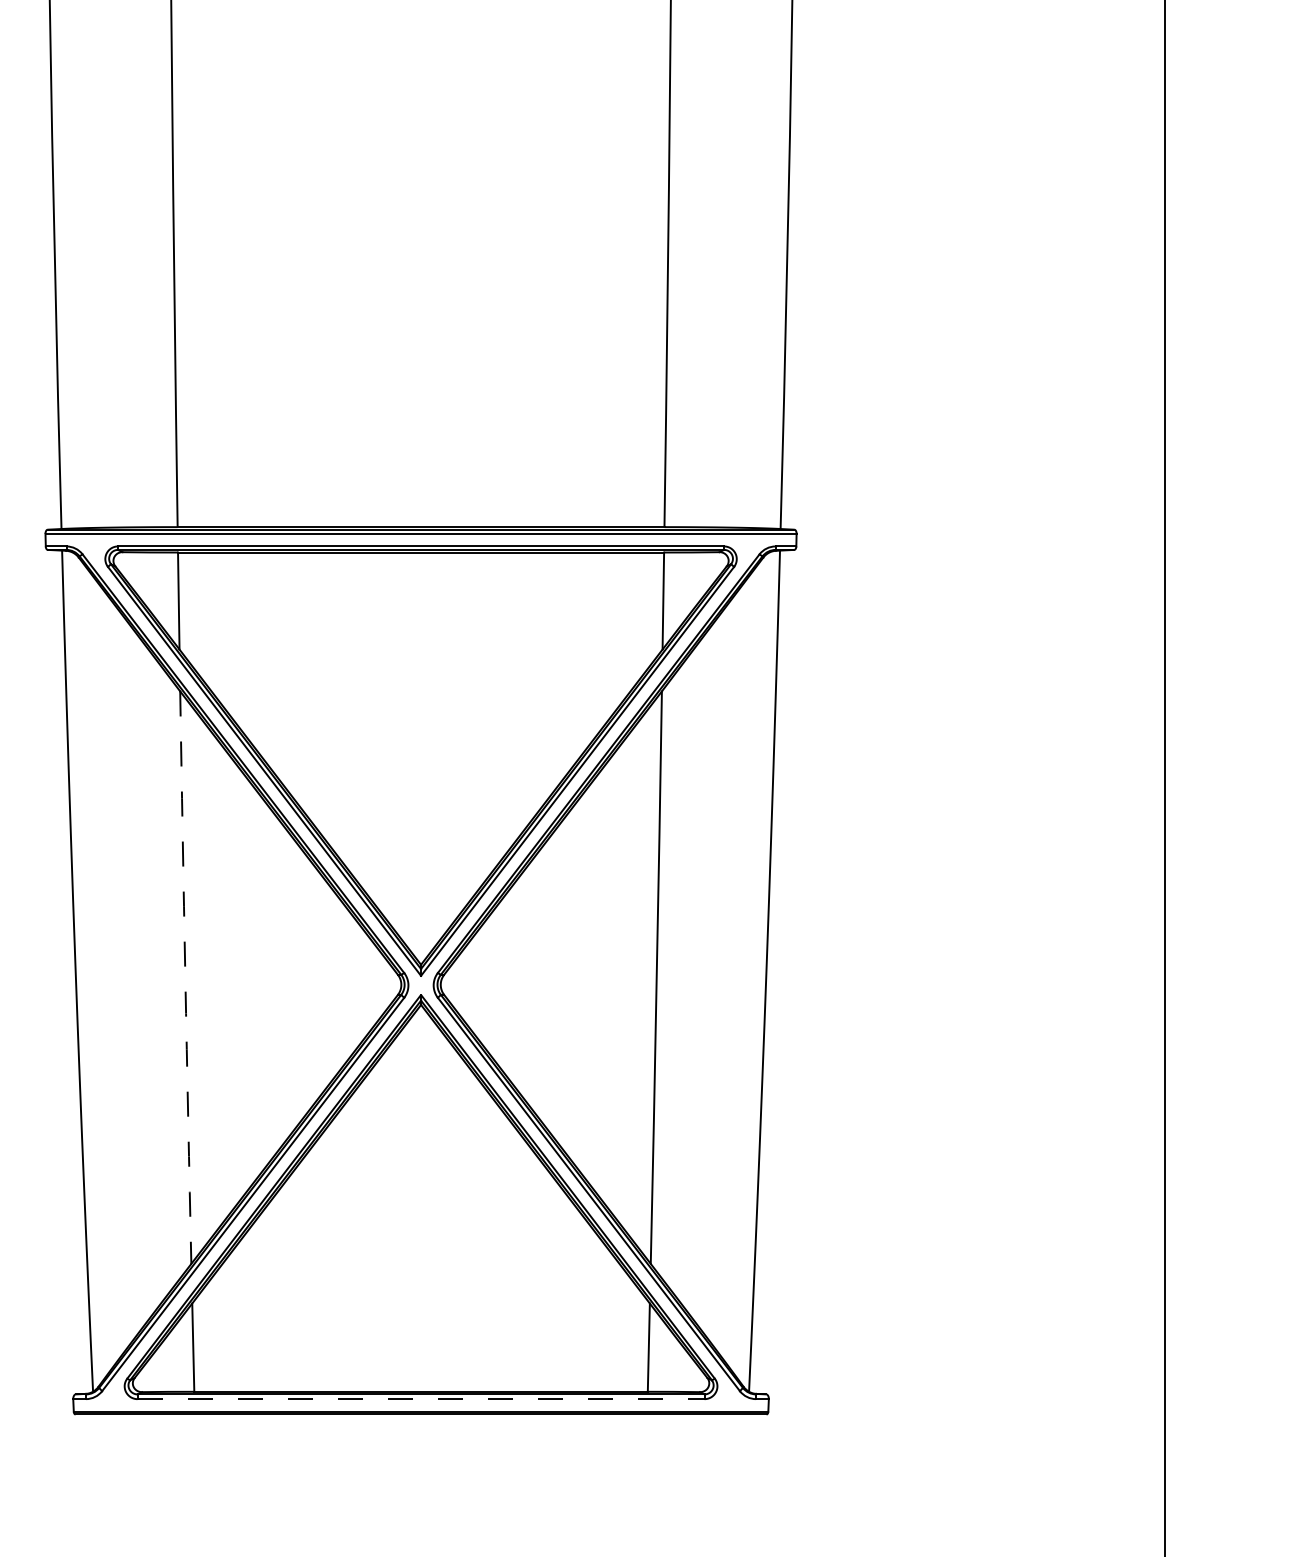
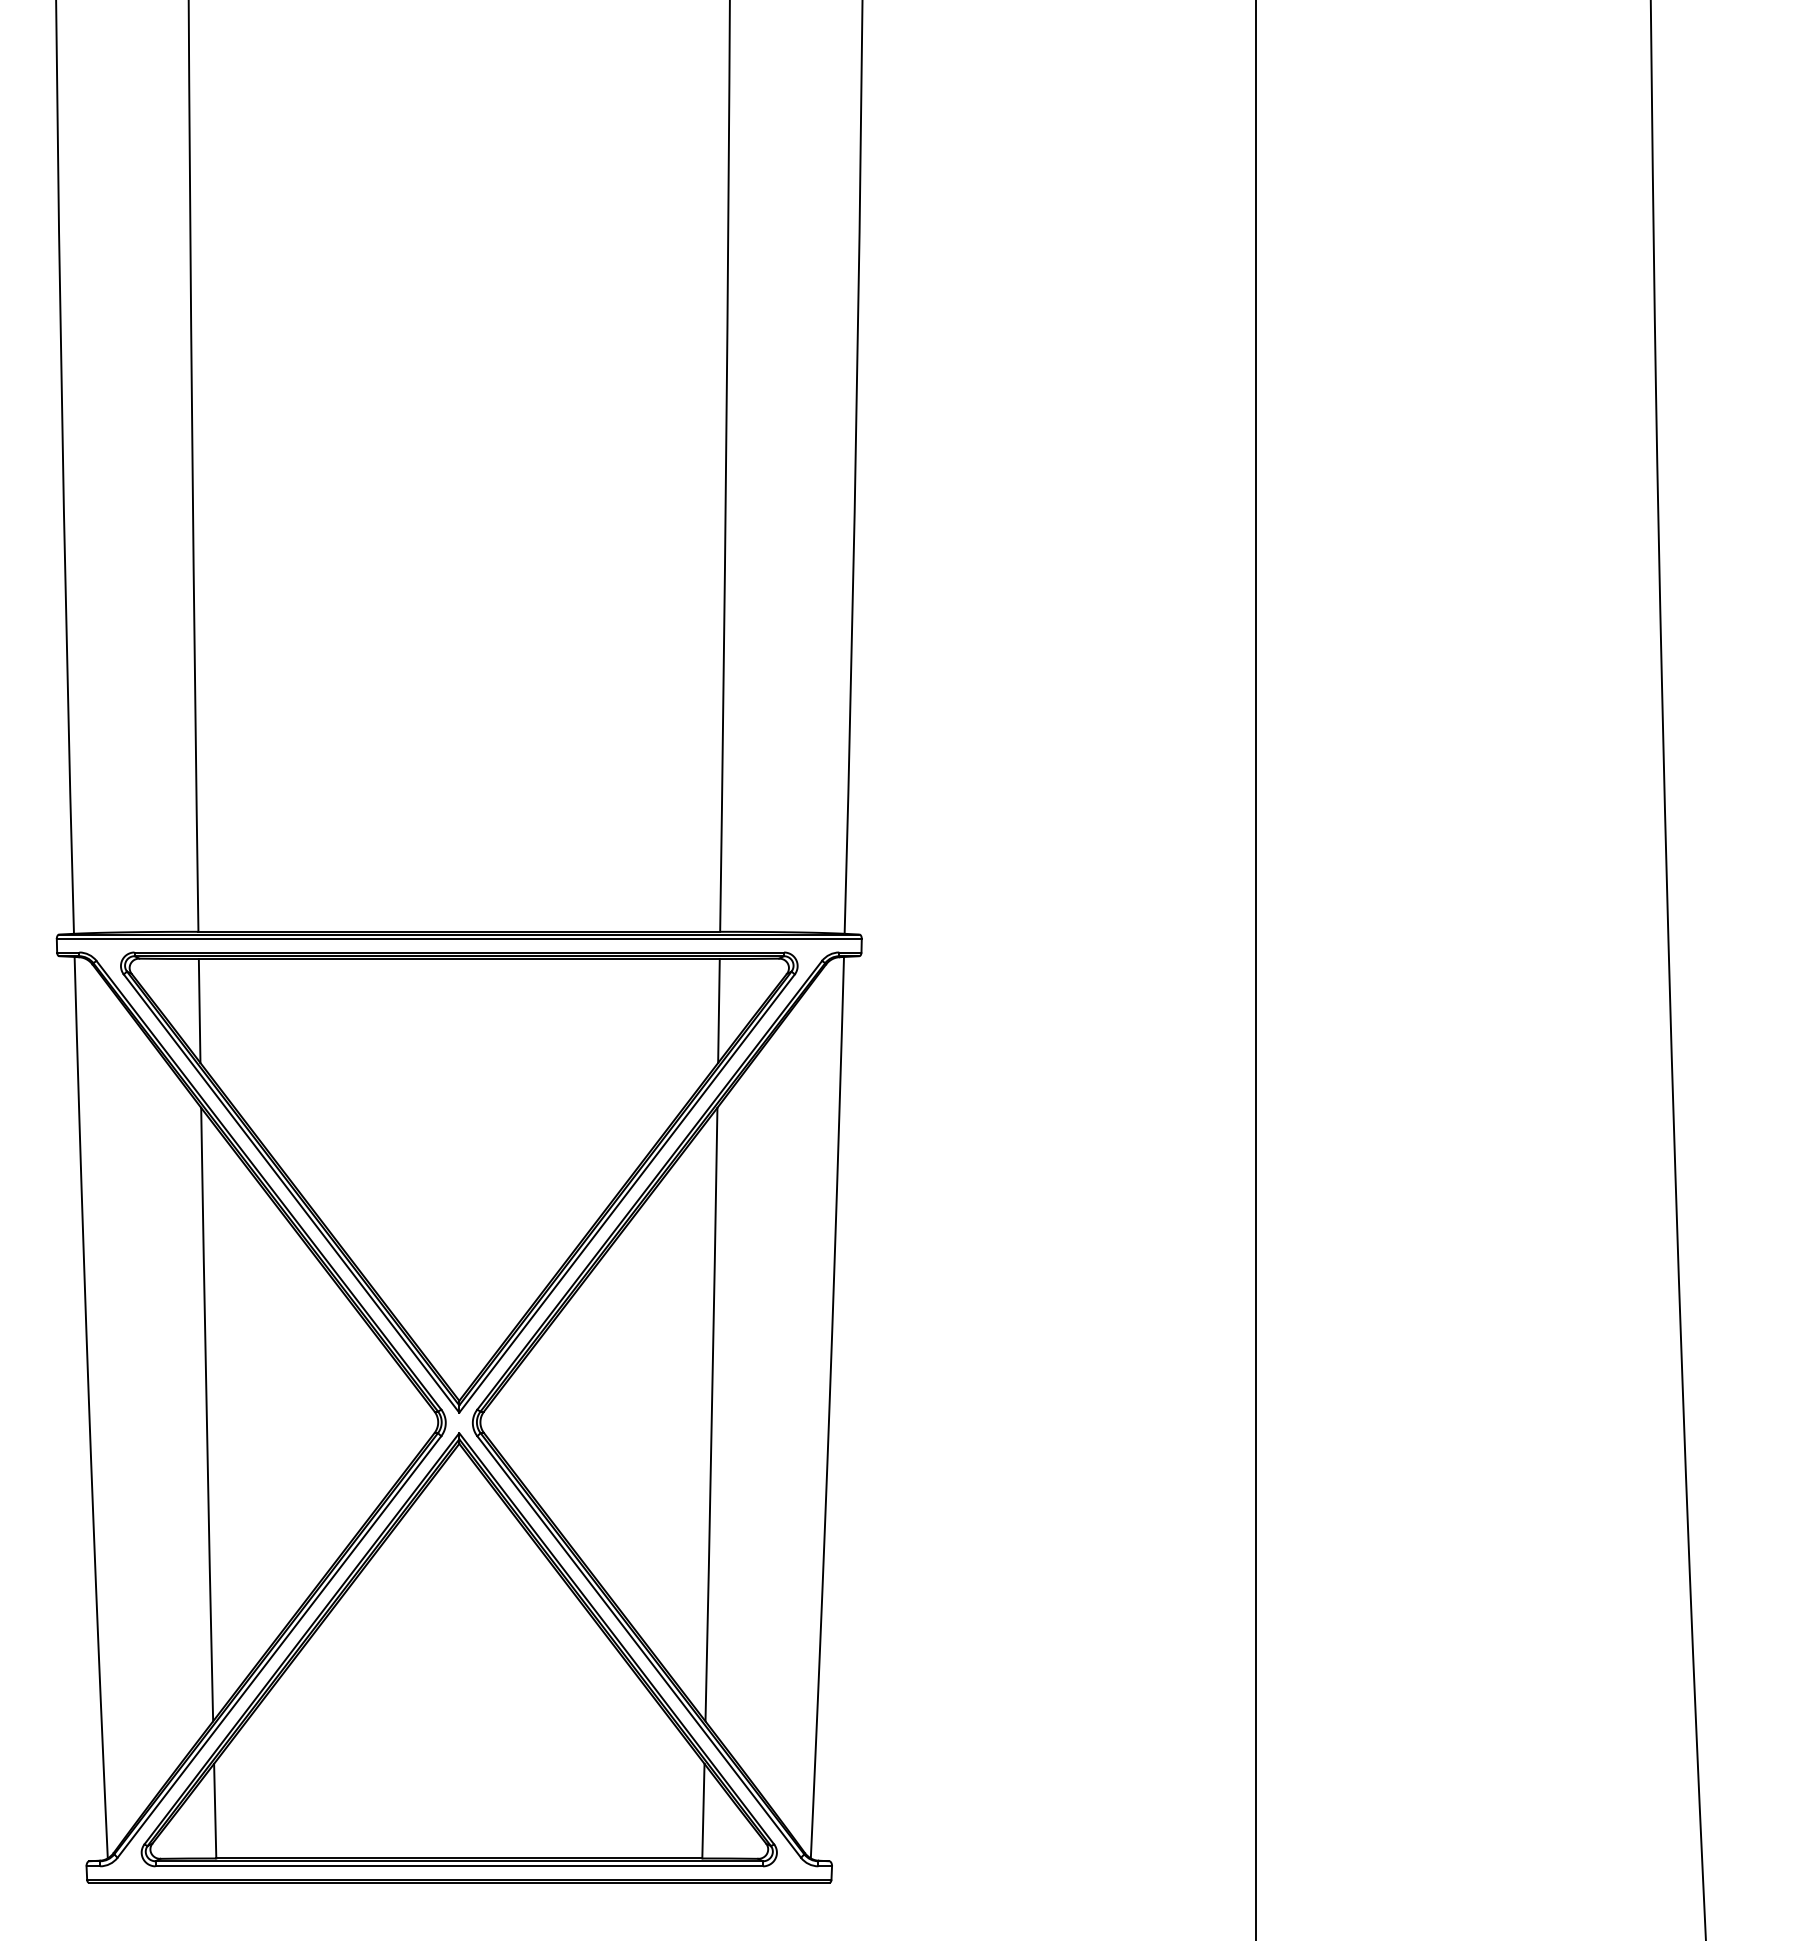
arc: (185, 977) -> (206, 1414), dashed -> solid
line: (421, 1399) -> (459, 1866), dashed -> solid

